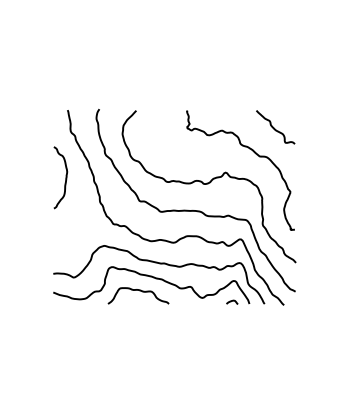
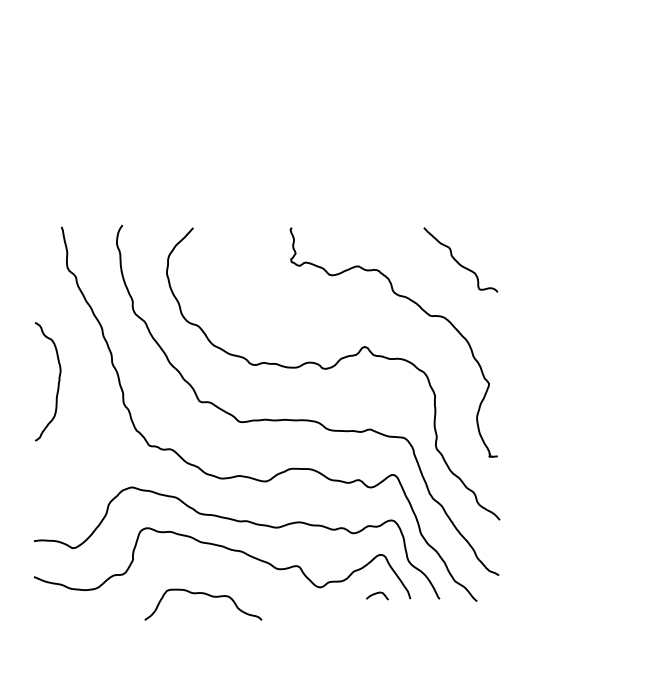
curve: (65, 177) -> (57, 381), moved
curve: (139, 291) -> (205, 596), moved

